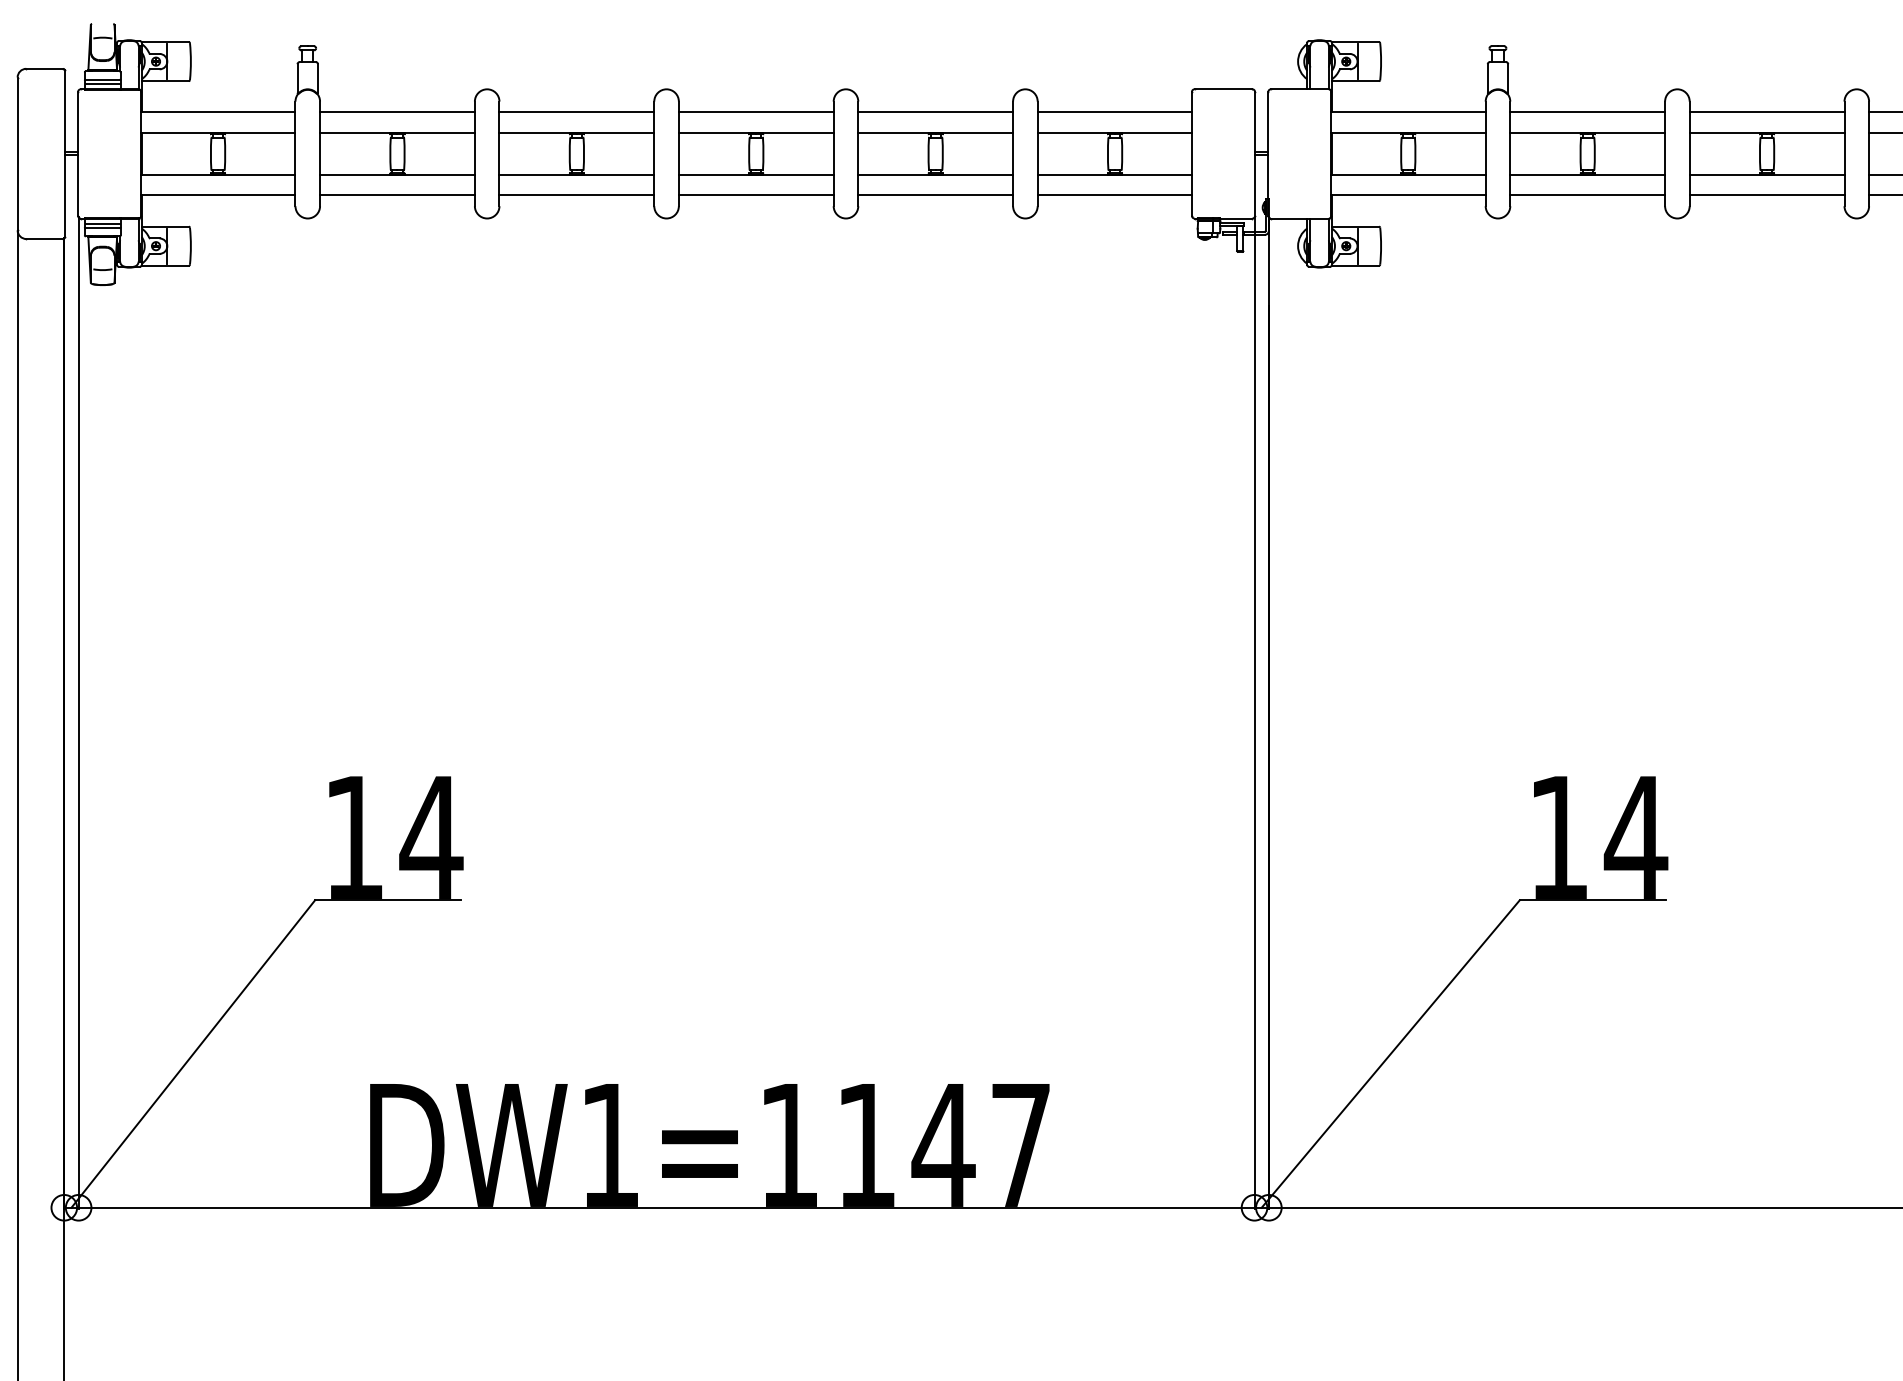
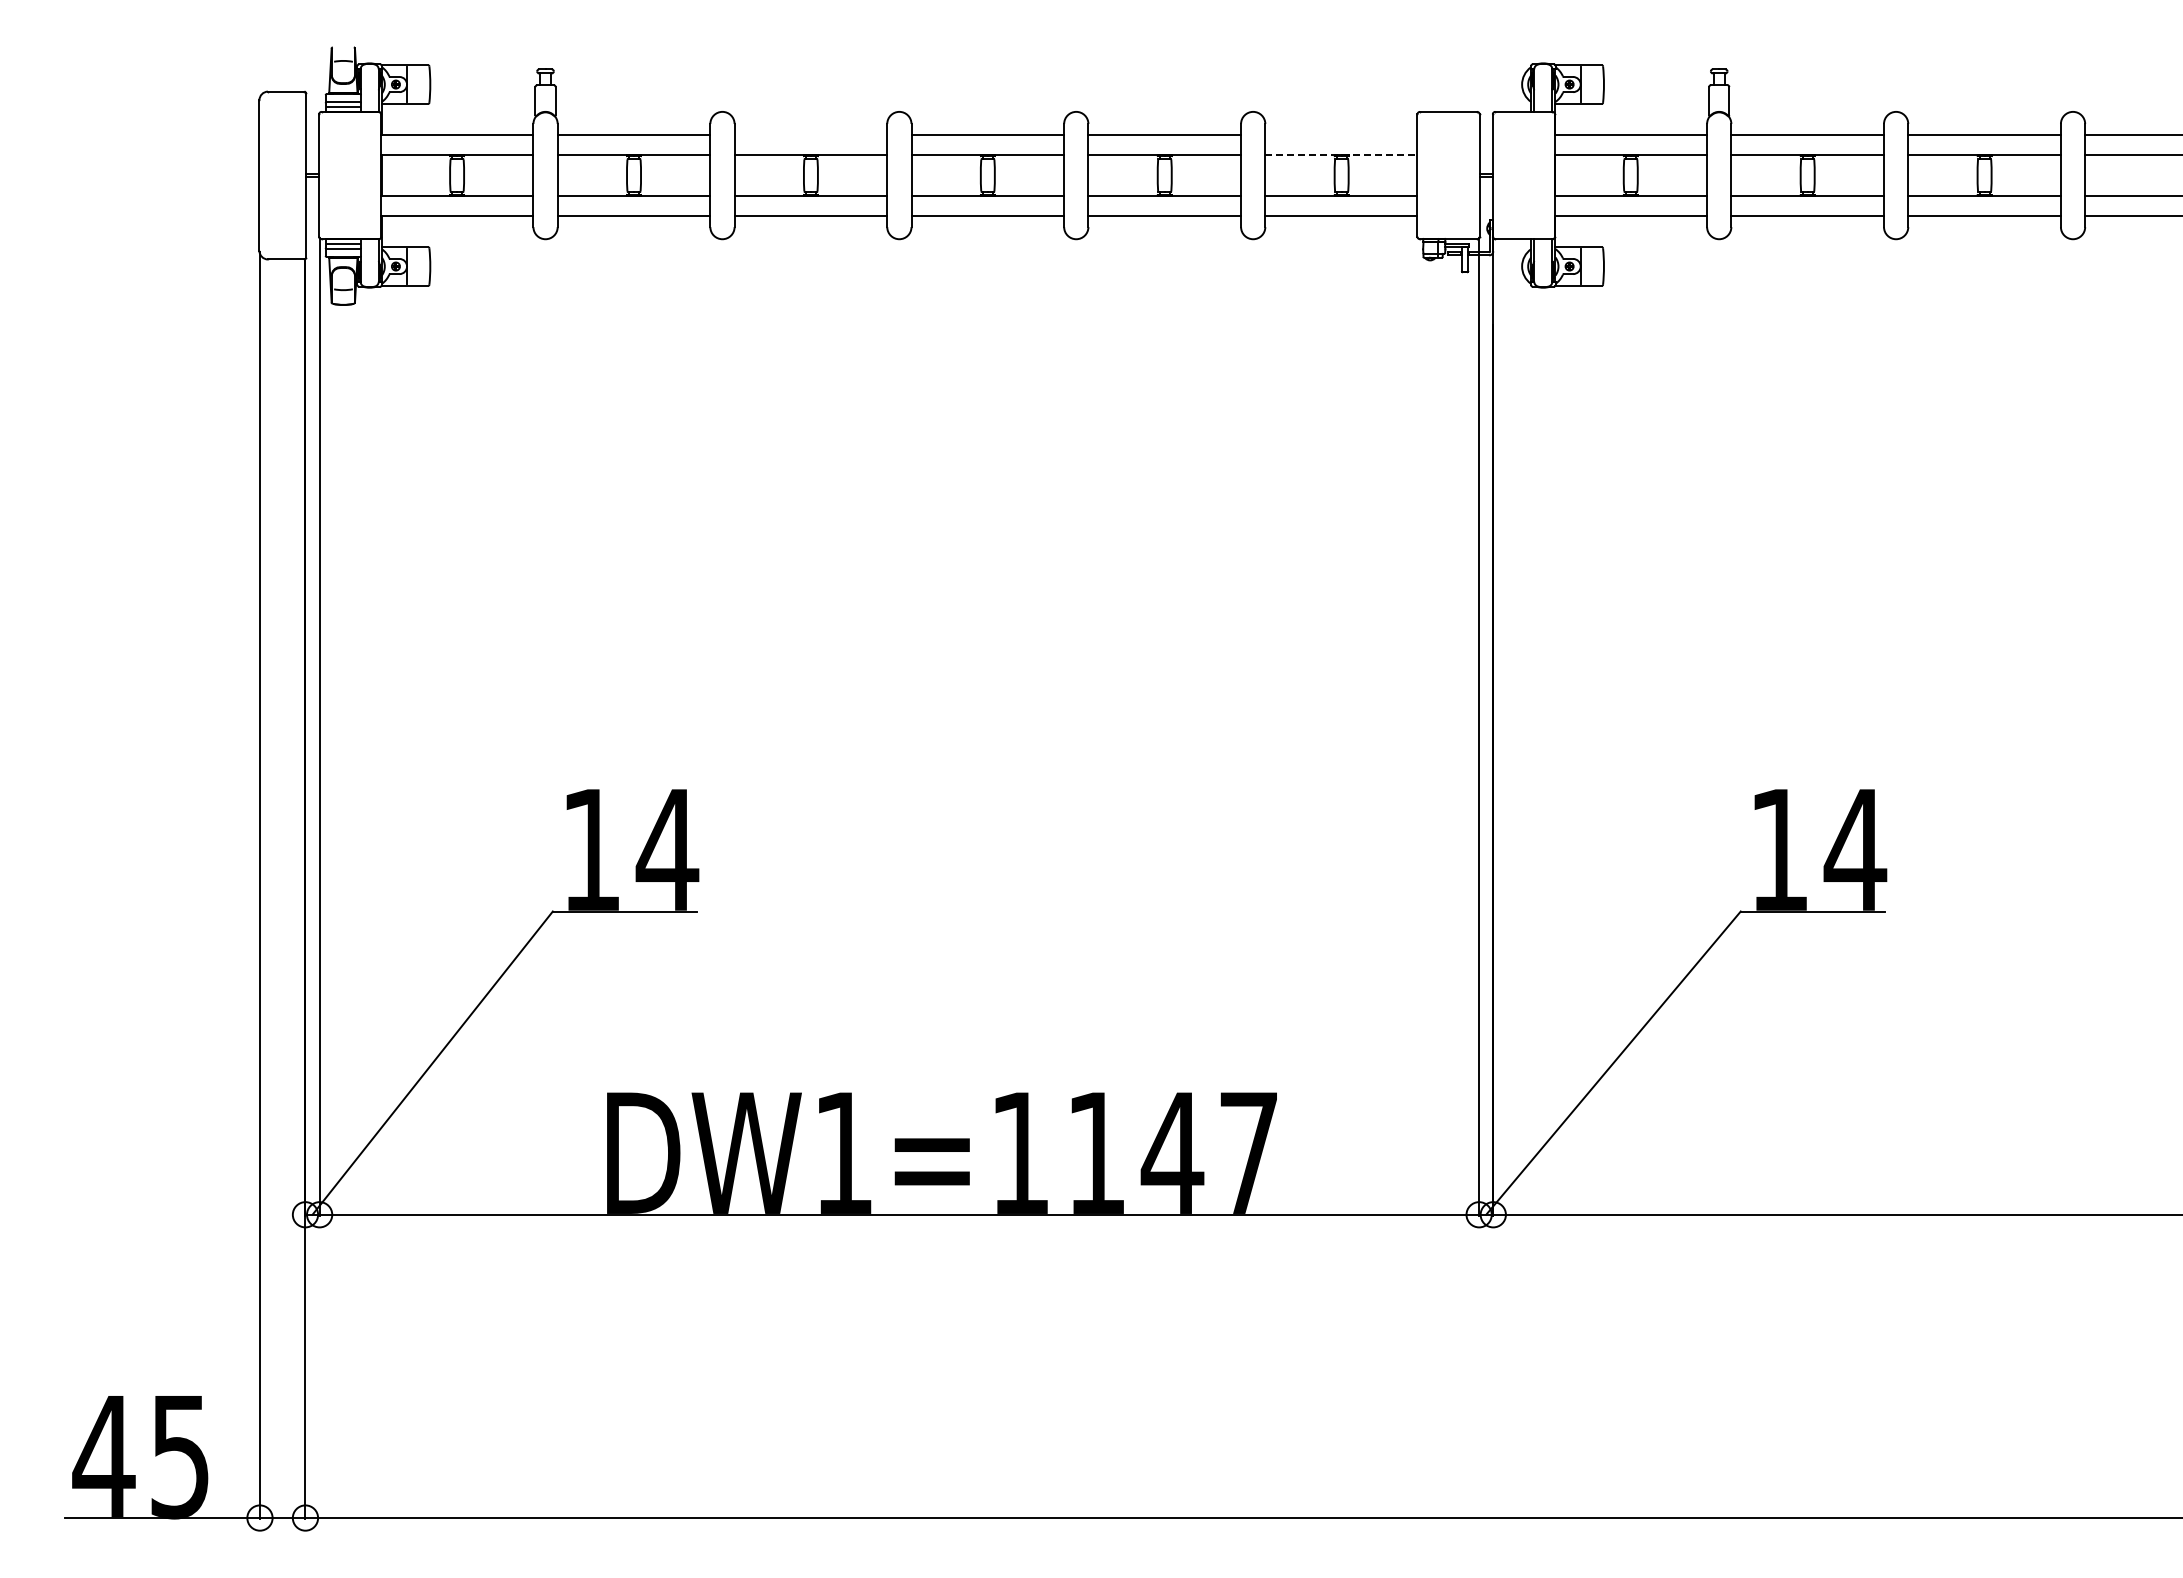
line: (576, 112) -> (810, 134), removed
line: (1114, 112) -> (1341, 134), removed
line: (1114, 132) -> (1341, 154), solid -> dashed

